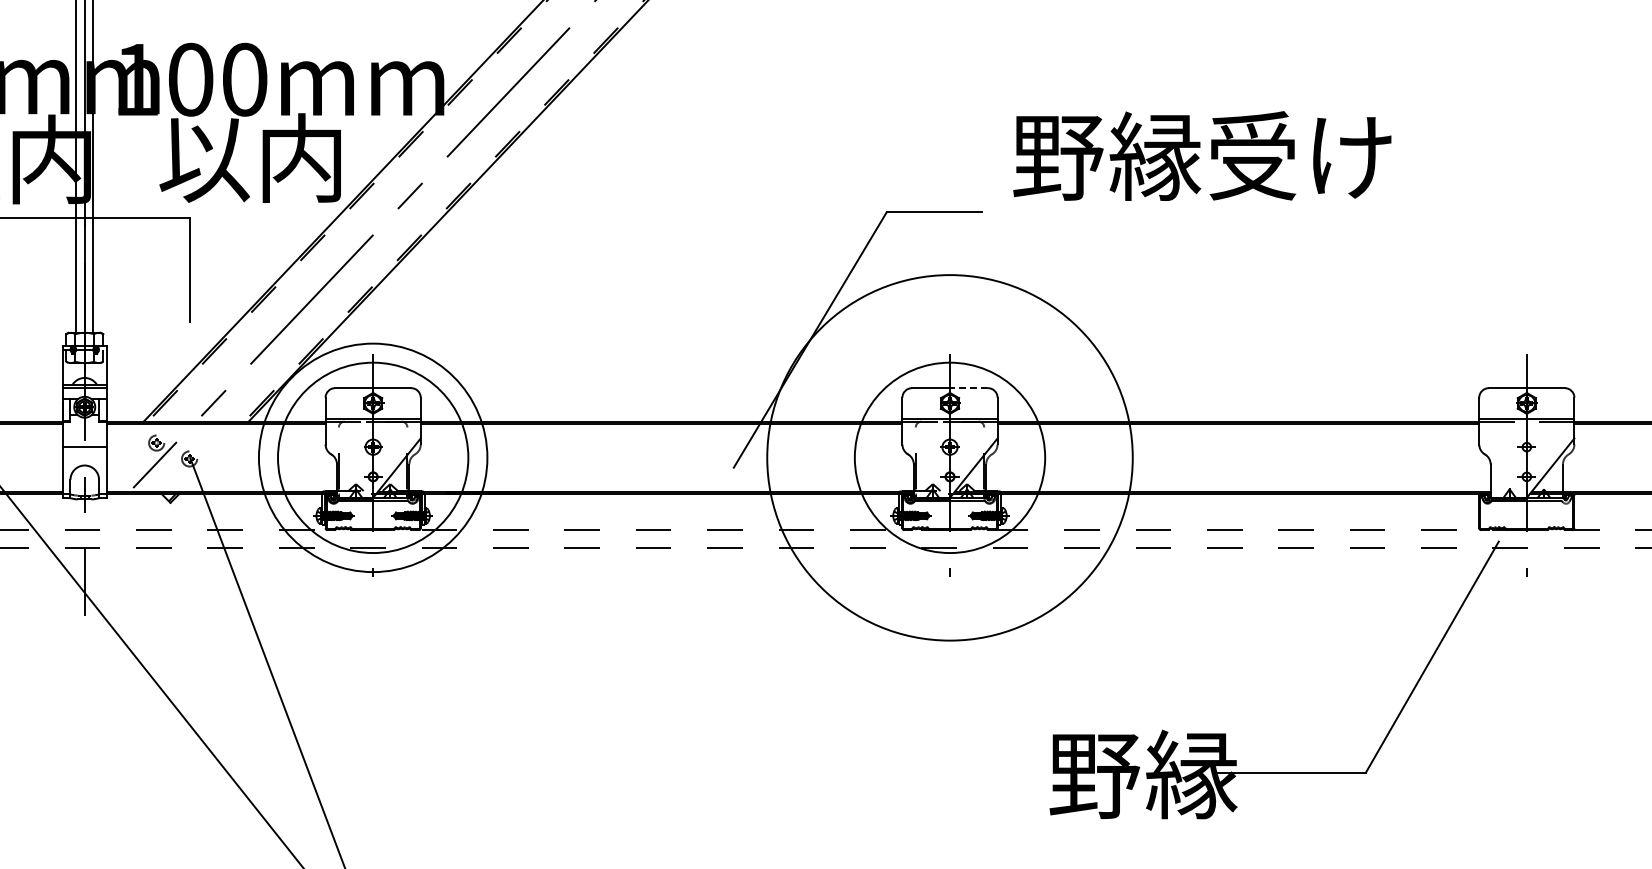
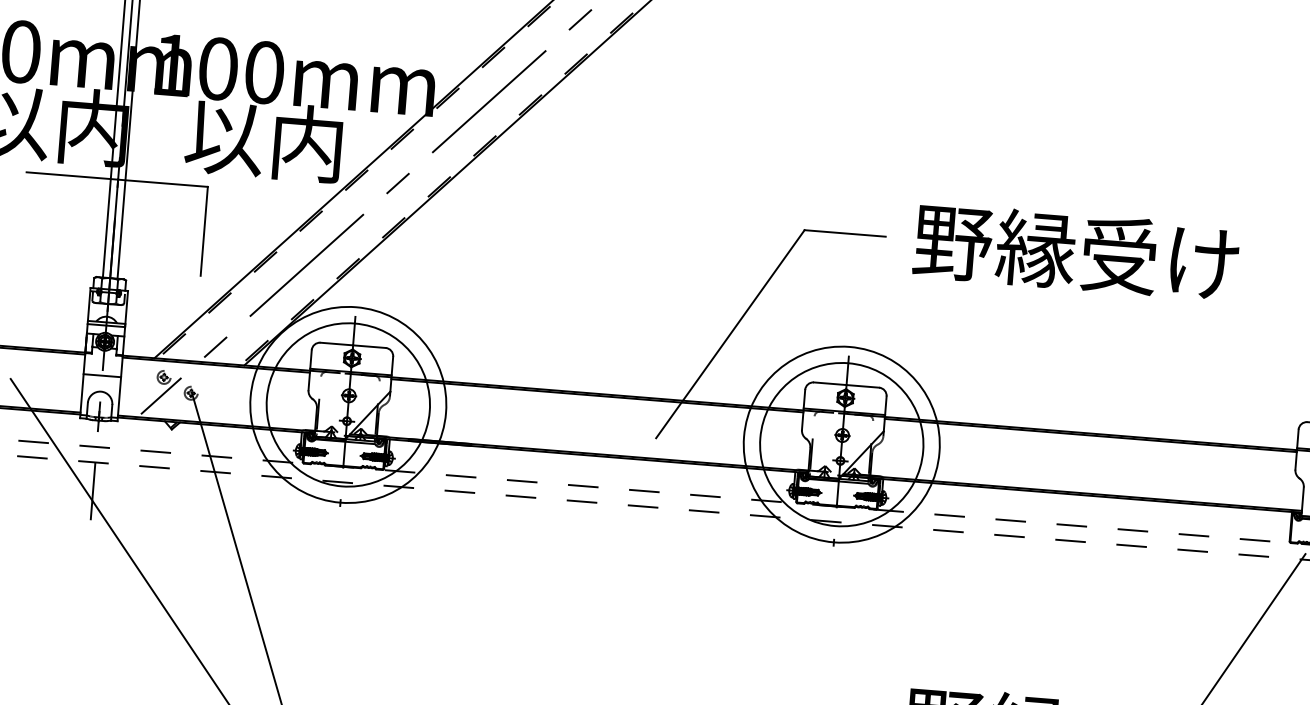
text: (1202, 155) -> (1076, 251), moved
line: (968, 388) -> (862, 386), dashed -> solid
circle: (949, 457) -> (841, 444), size x0.62

